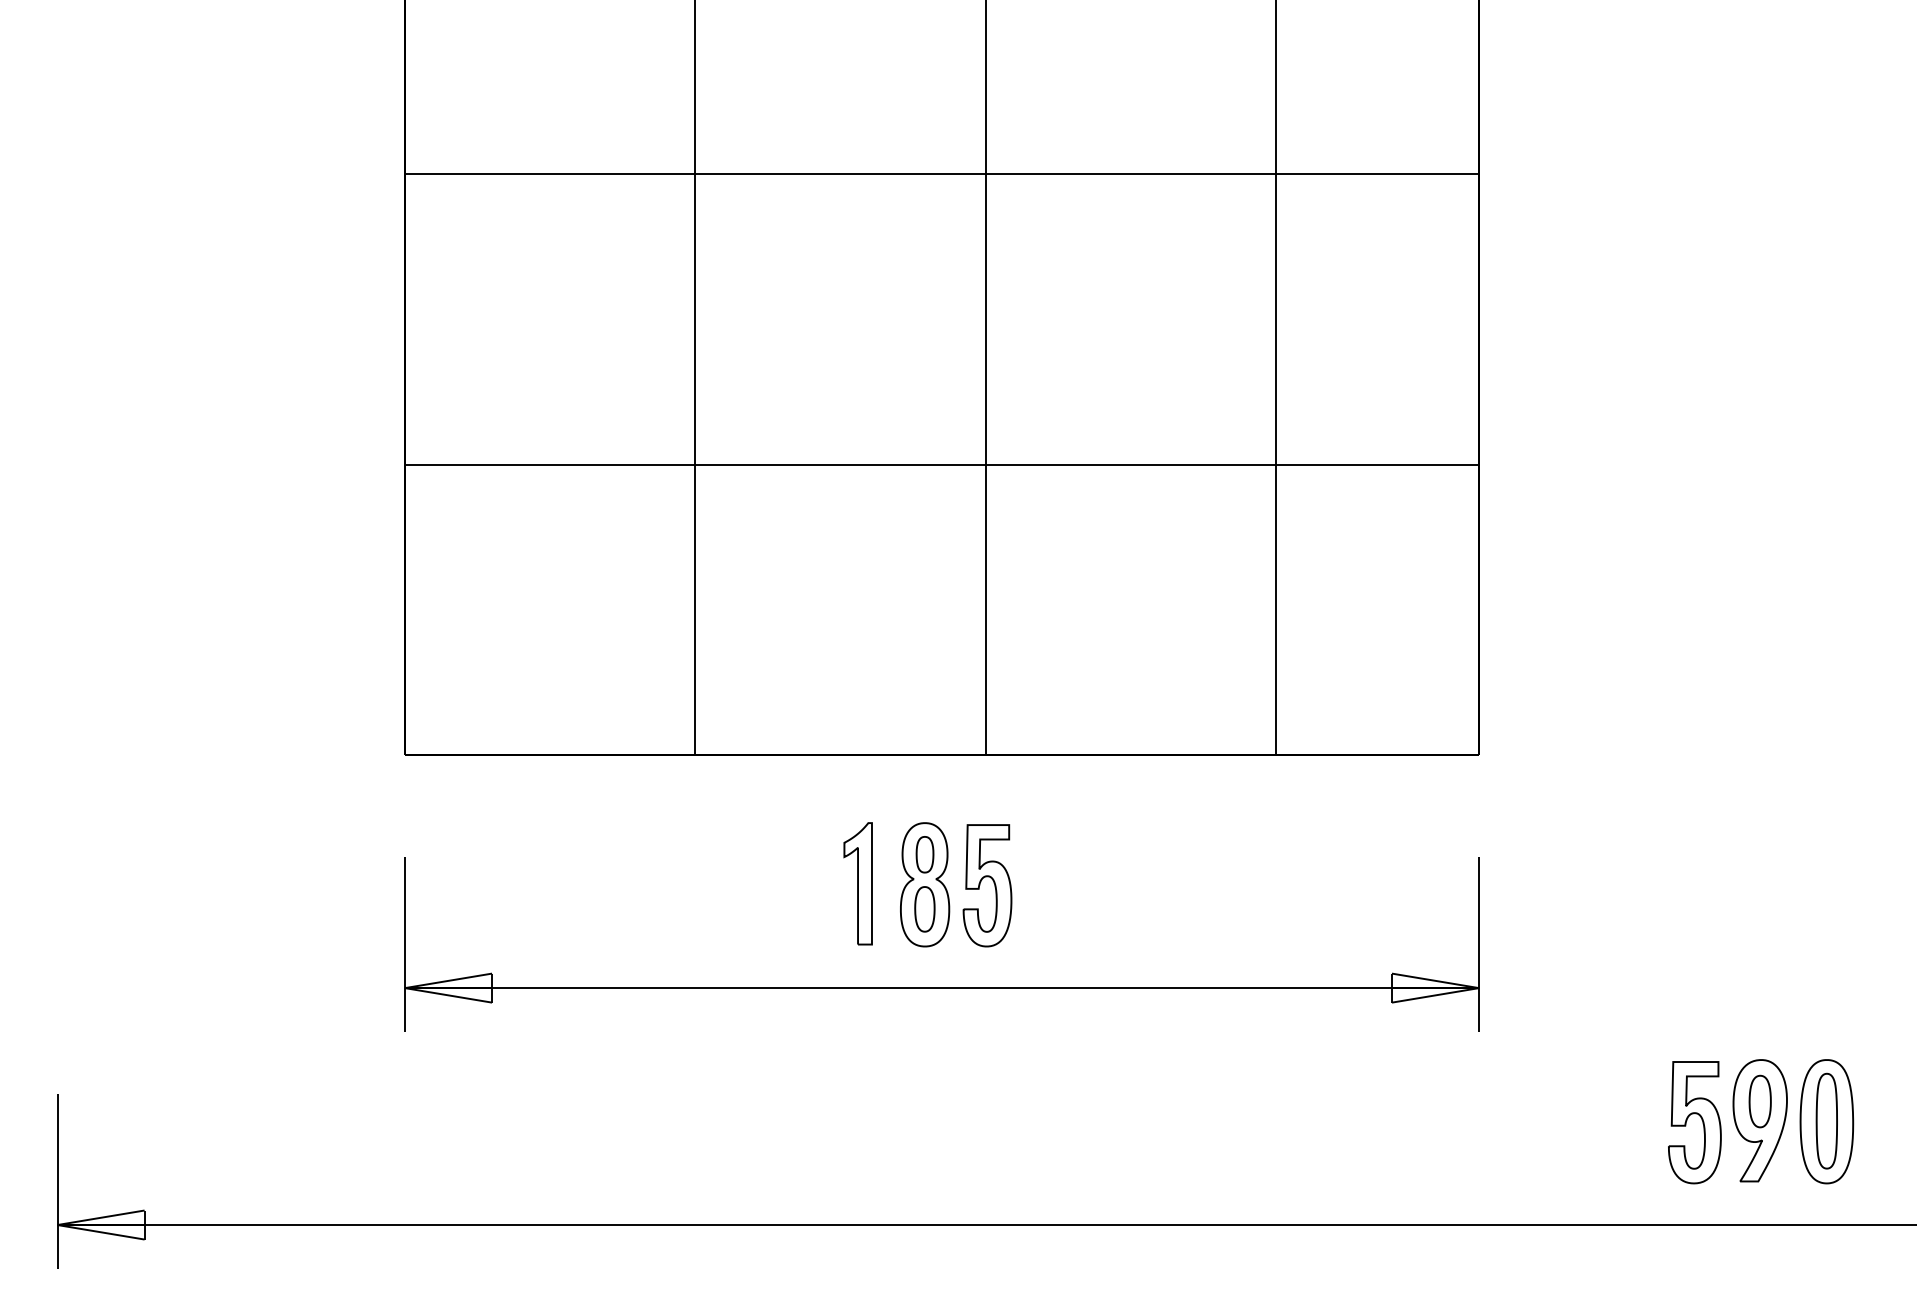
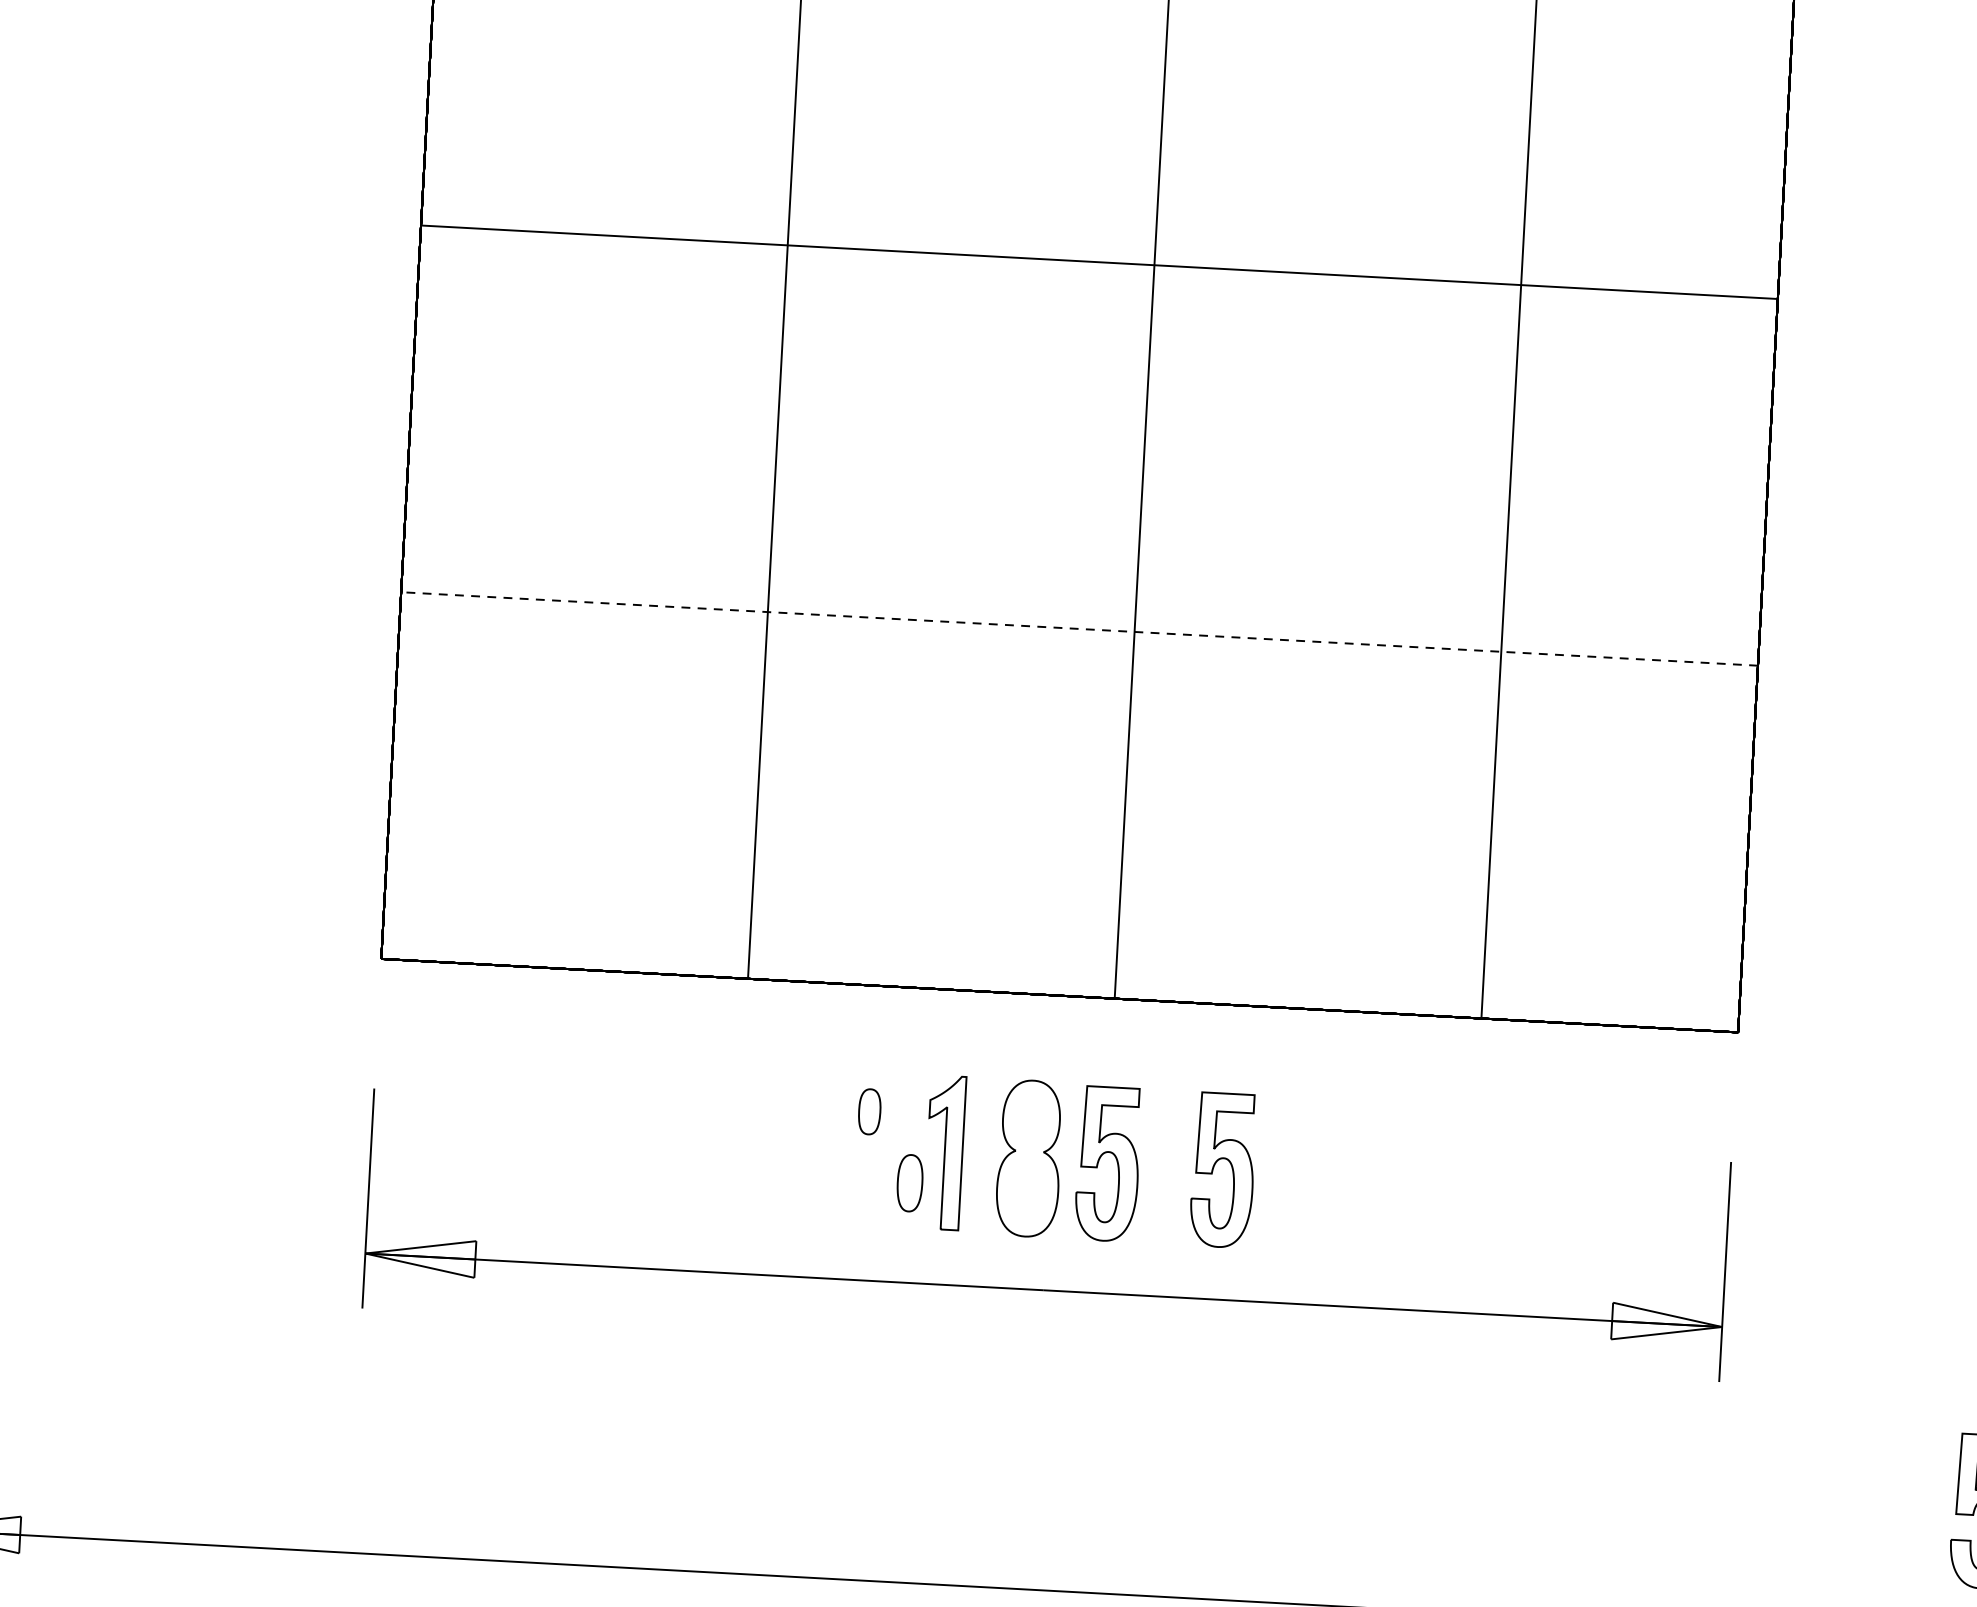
line: (941, 464) -> (1078, 628), solid -> dashed
part: (924, 854) -> (869, 1111), moved
part: (1084, 883) -> (1230, 1167), added
part: (924, 909) -> (909, 1183), moved

